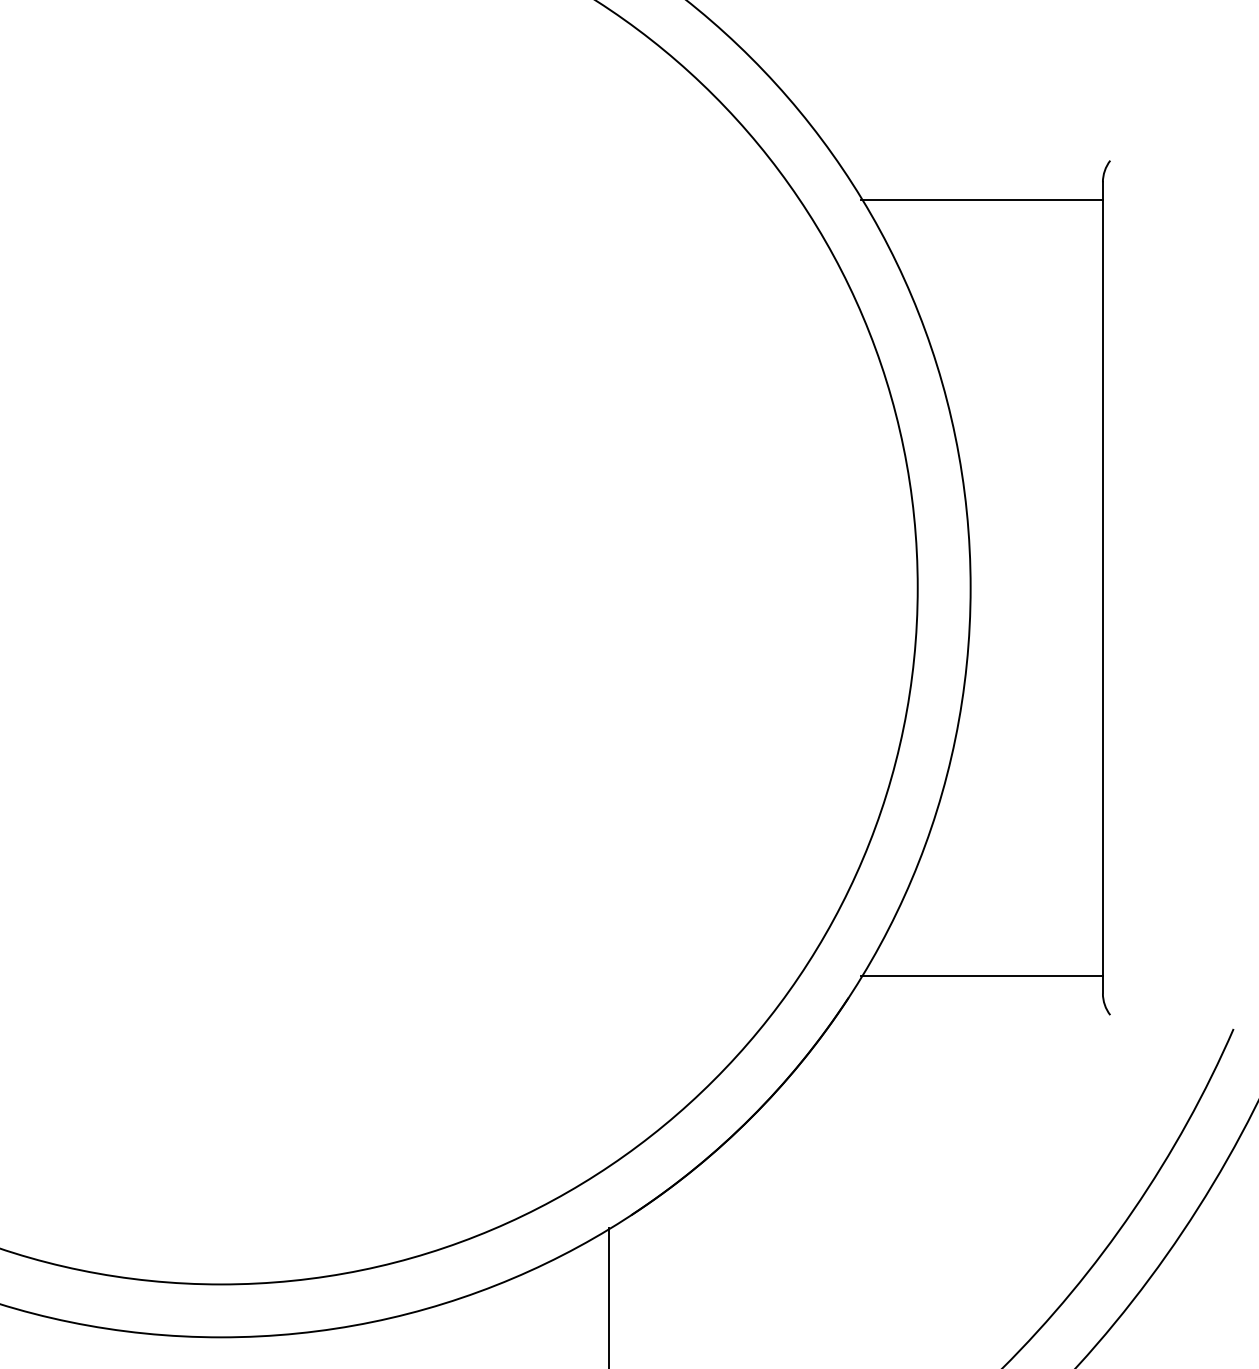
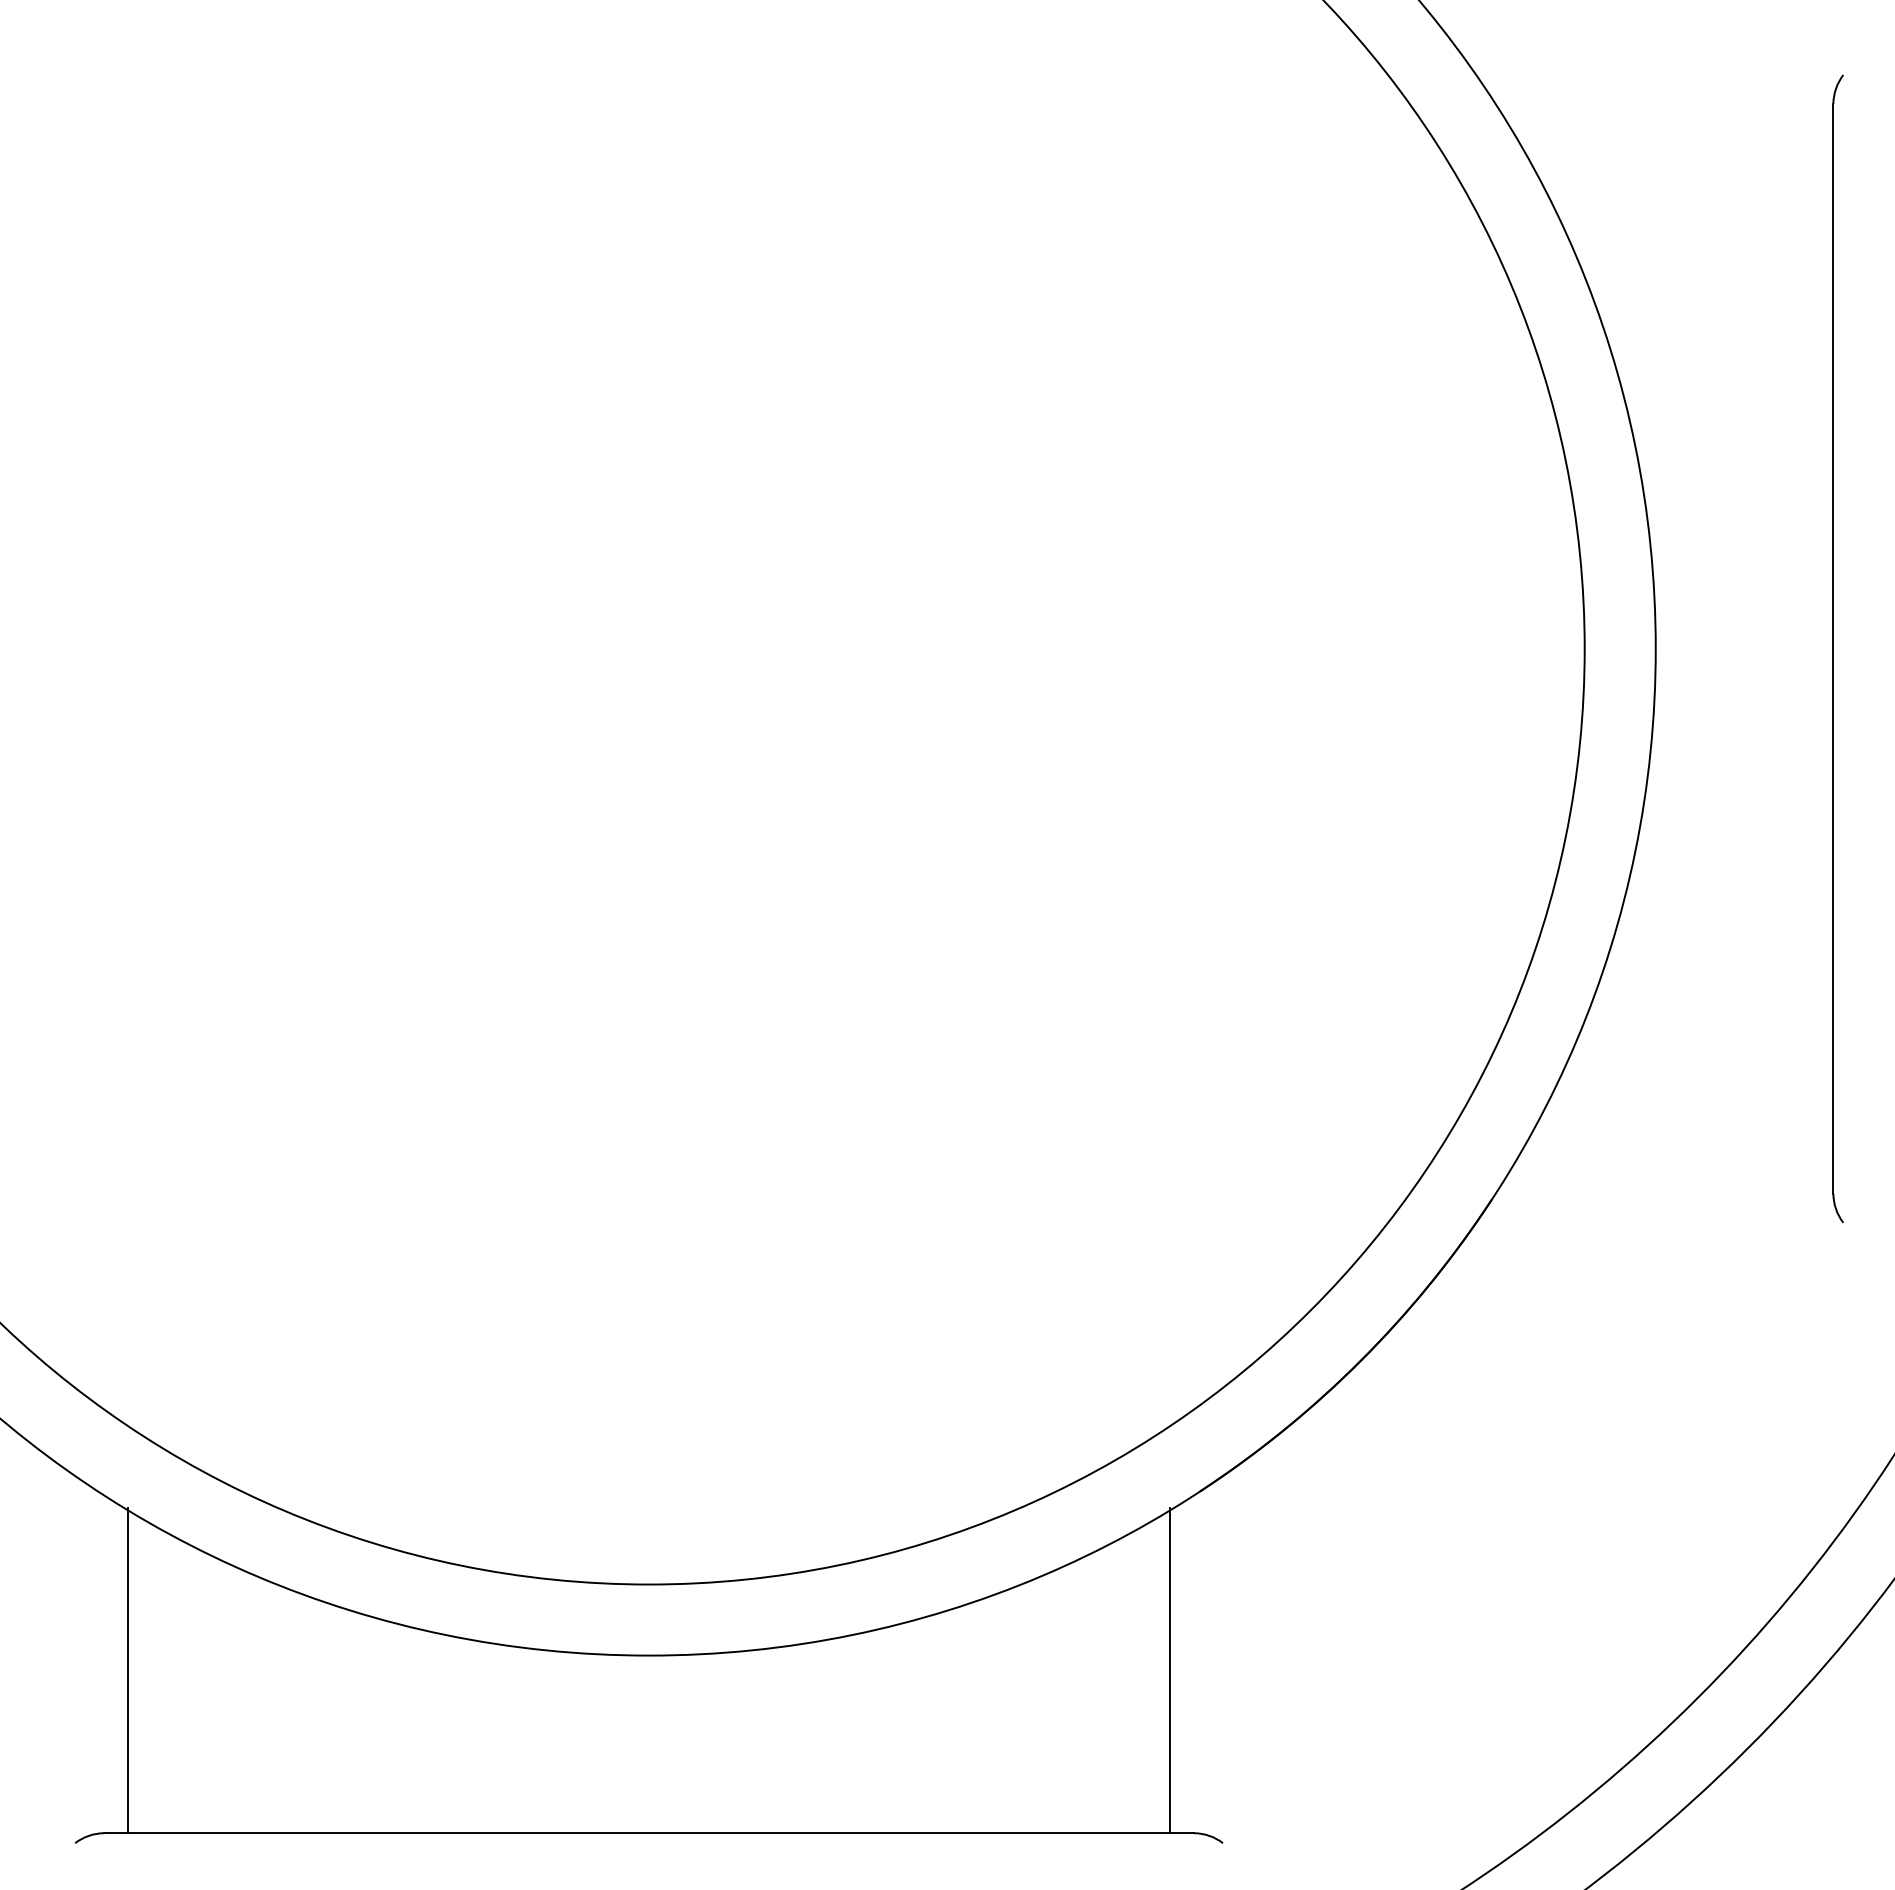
line: (981, 199) -> (1670, 127), removed
line: (981, 976) -> (1670, 1170), removed

